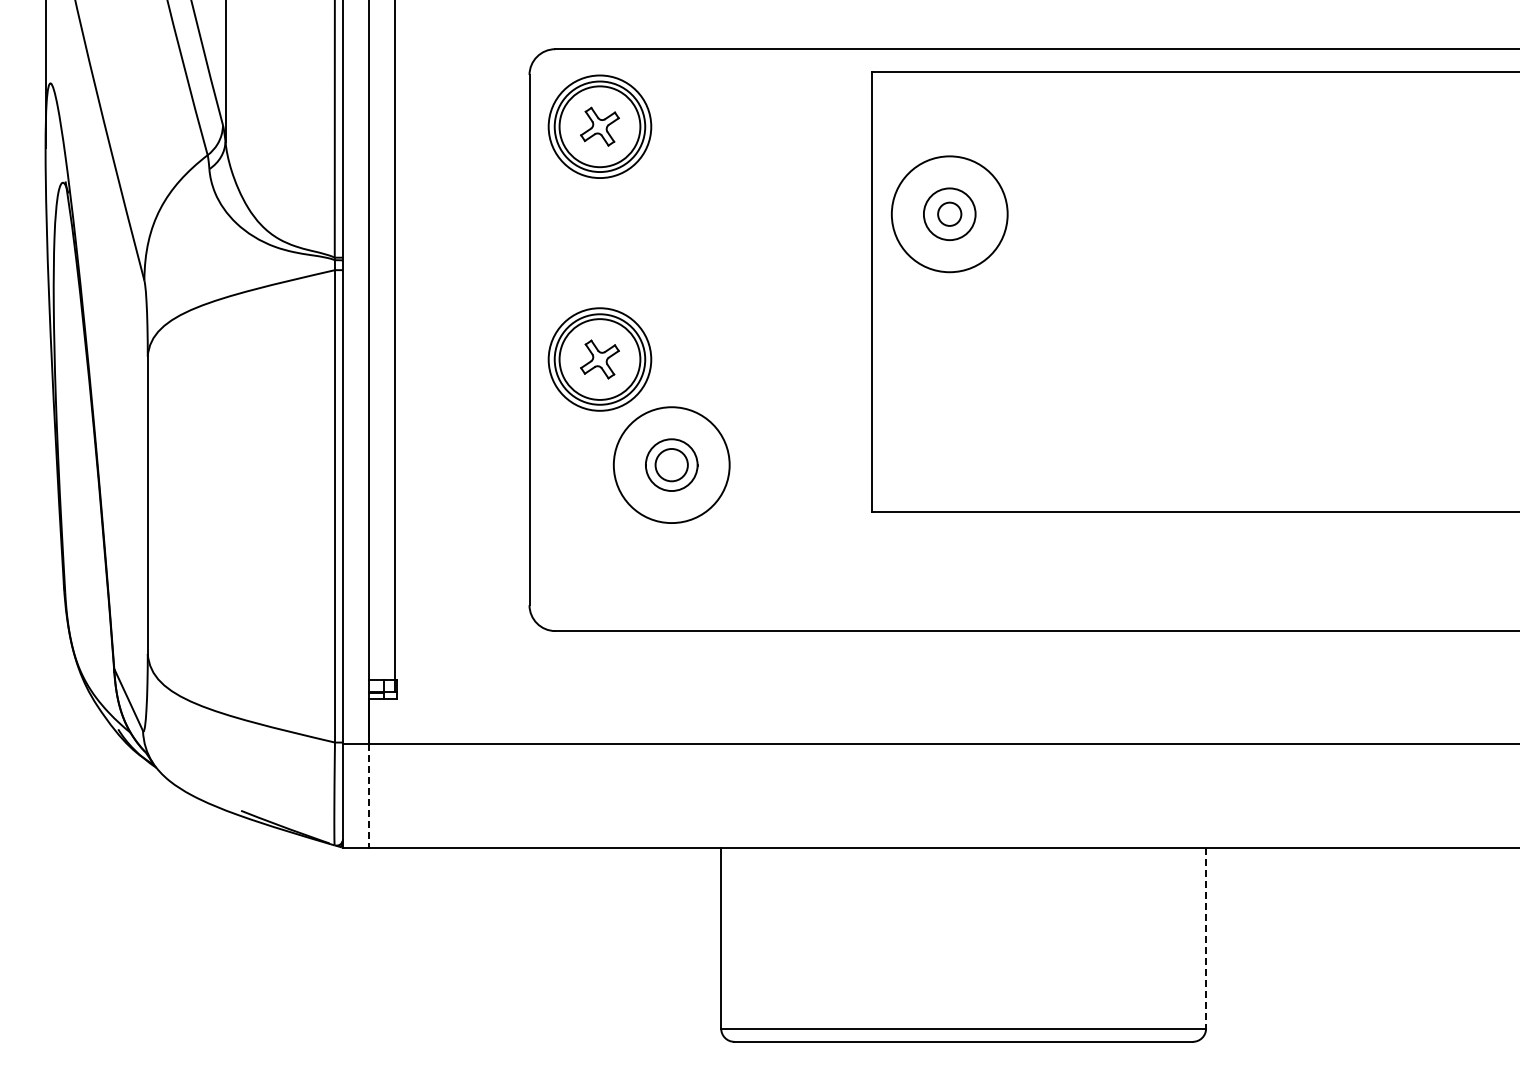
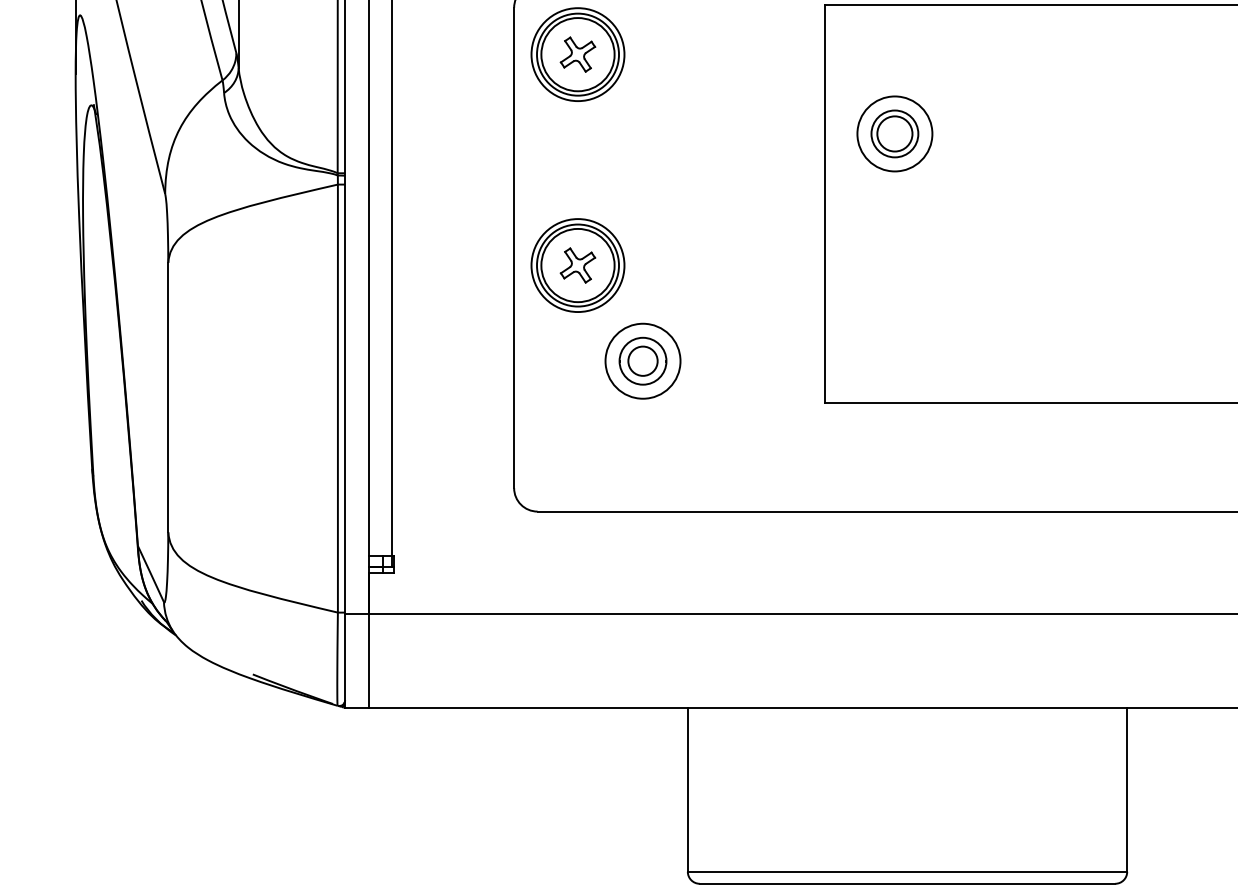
circle: (949, 213) -> (894, 133), size x0.71
circle: (949, 213) -> (894, 133), size x1.67
circle: (671, 464) -> (642, 360), size x0.71
line: (368, 796) -> (368, 661), dashed -> solid
line: (1206, 938) -> (1127, 790), dashed -> solid

